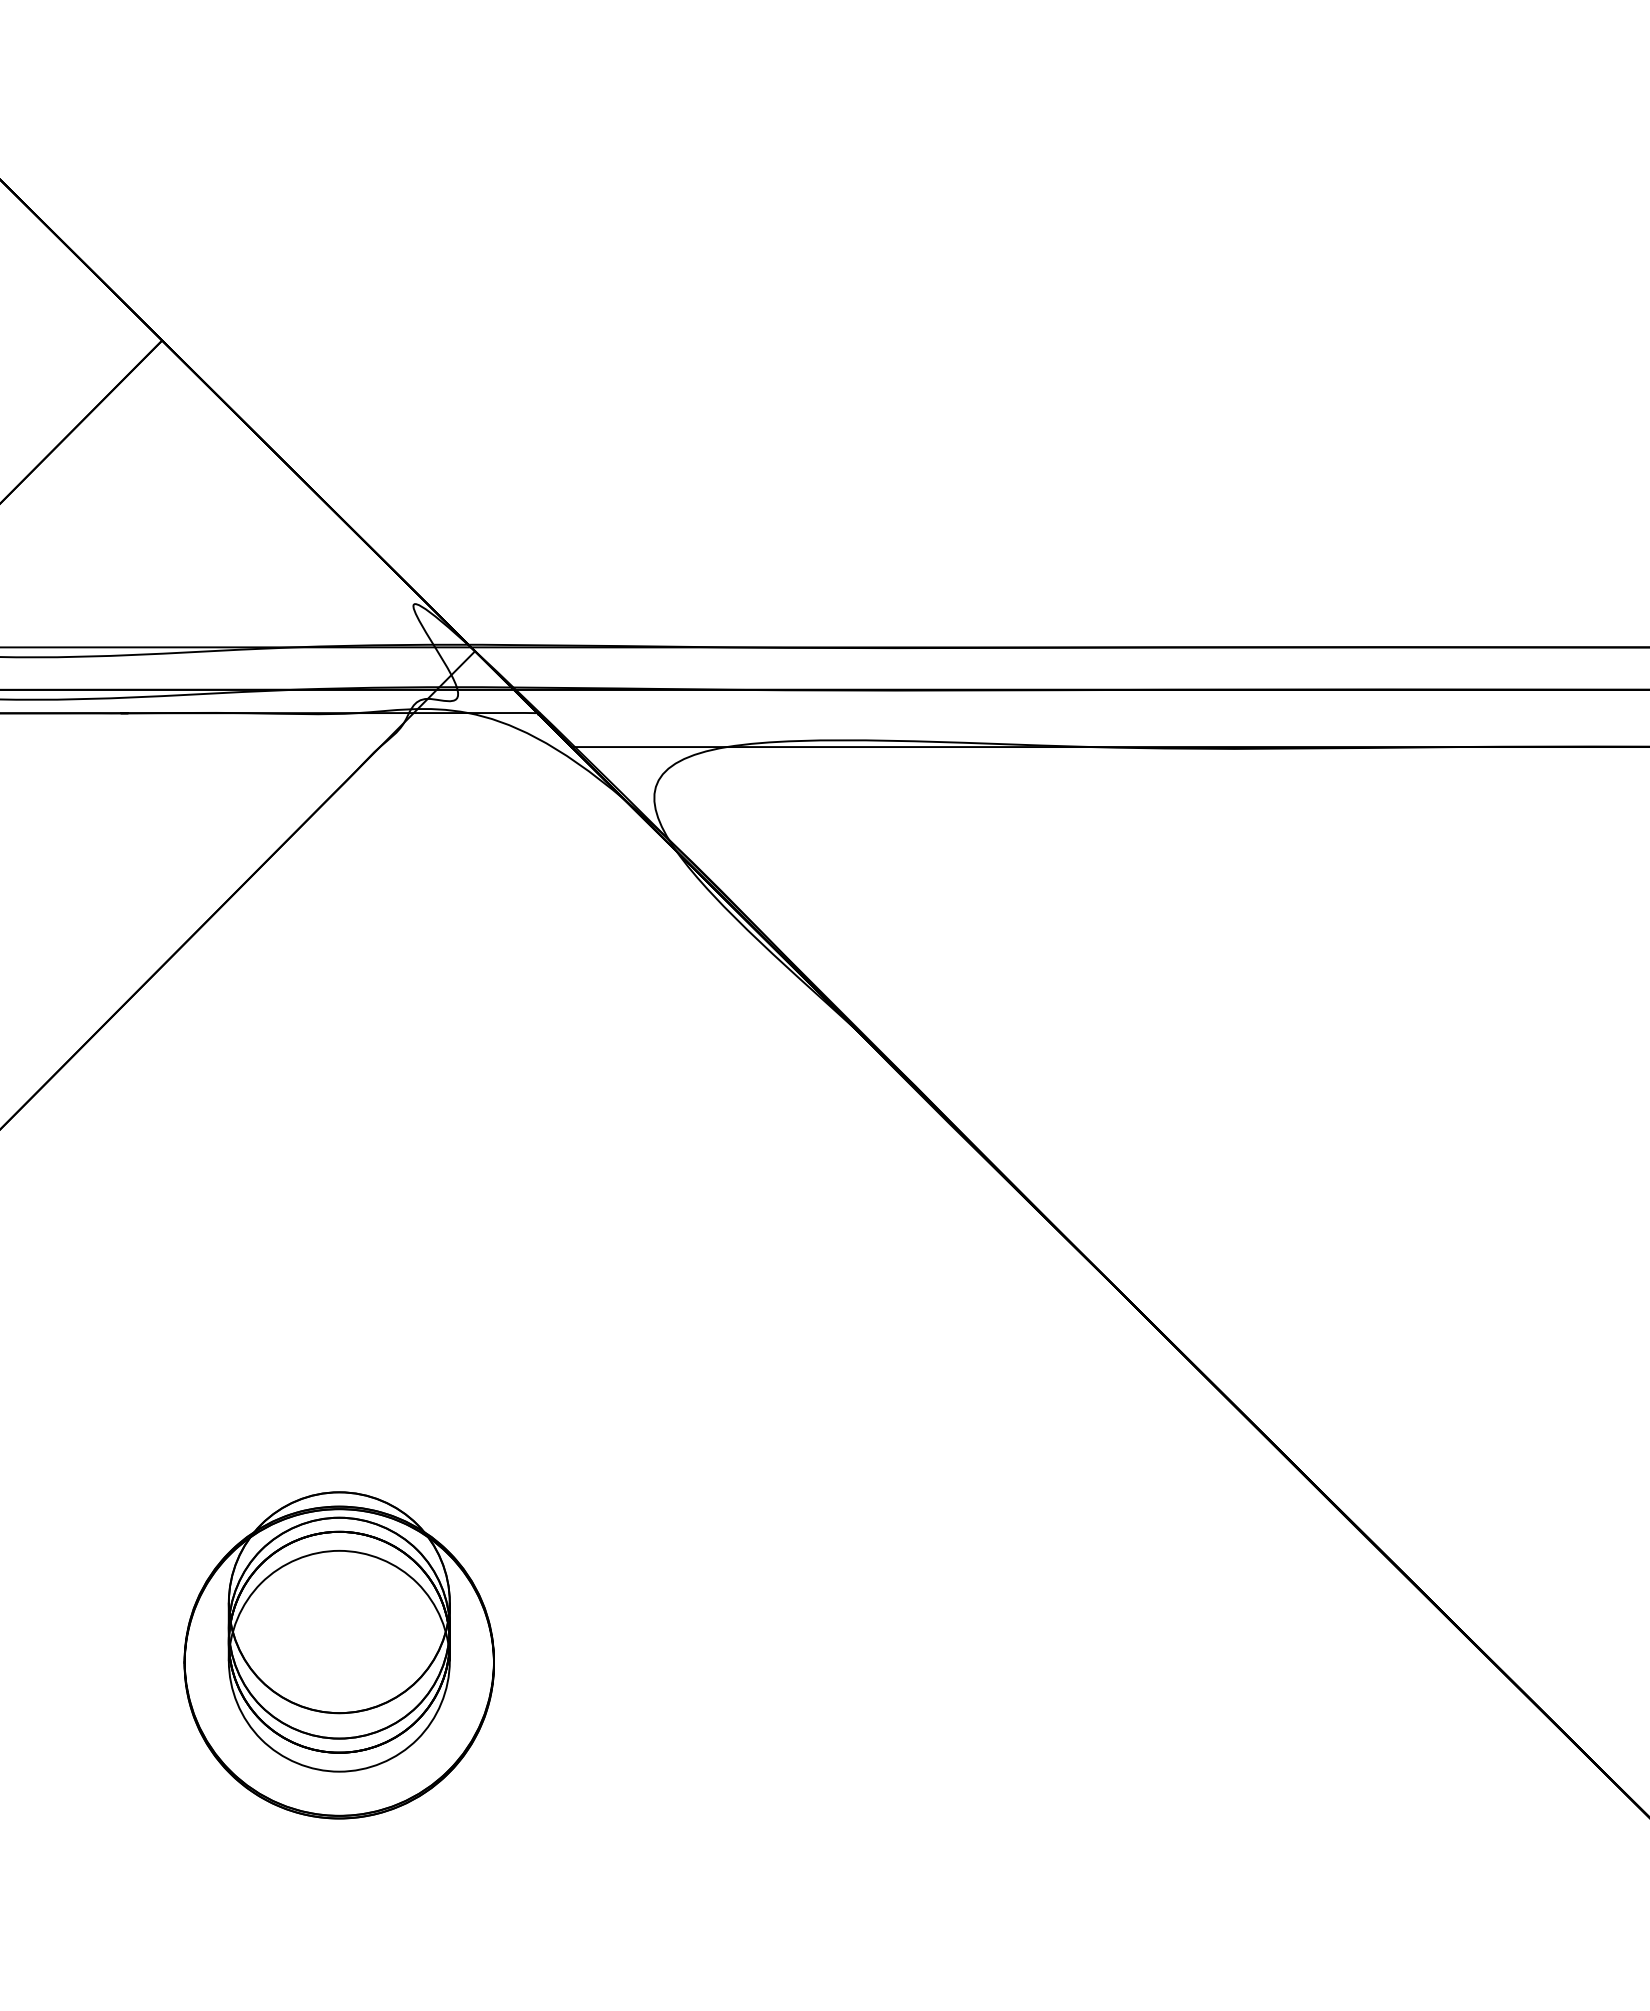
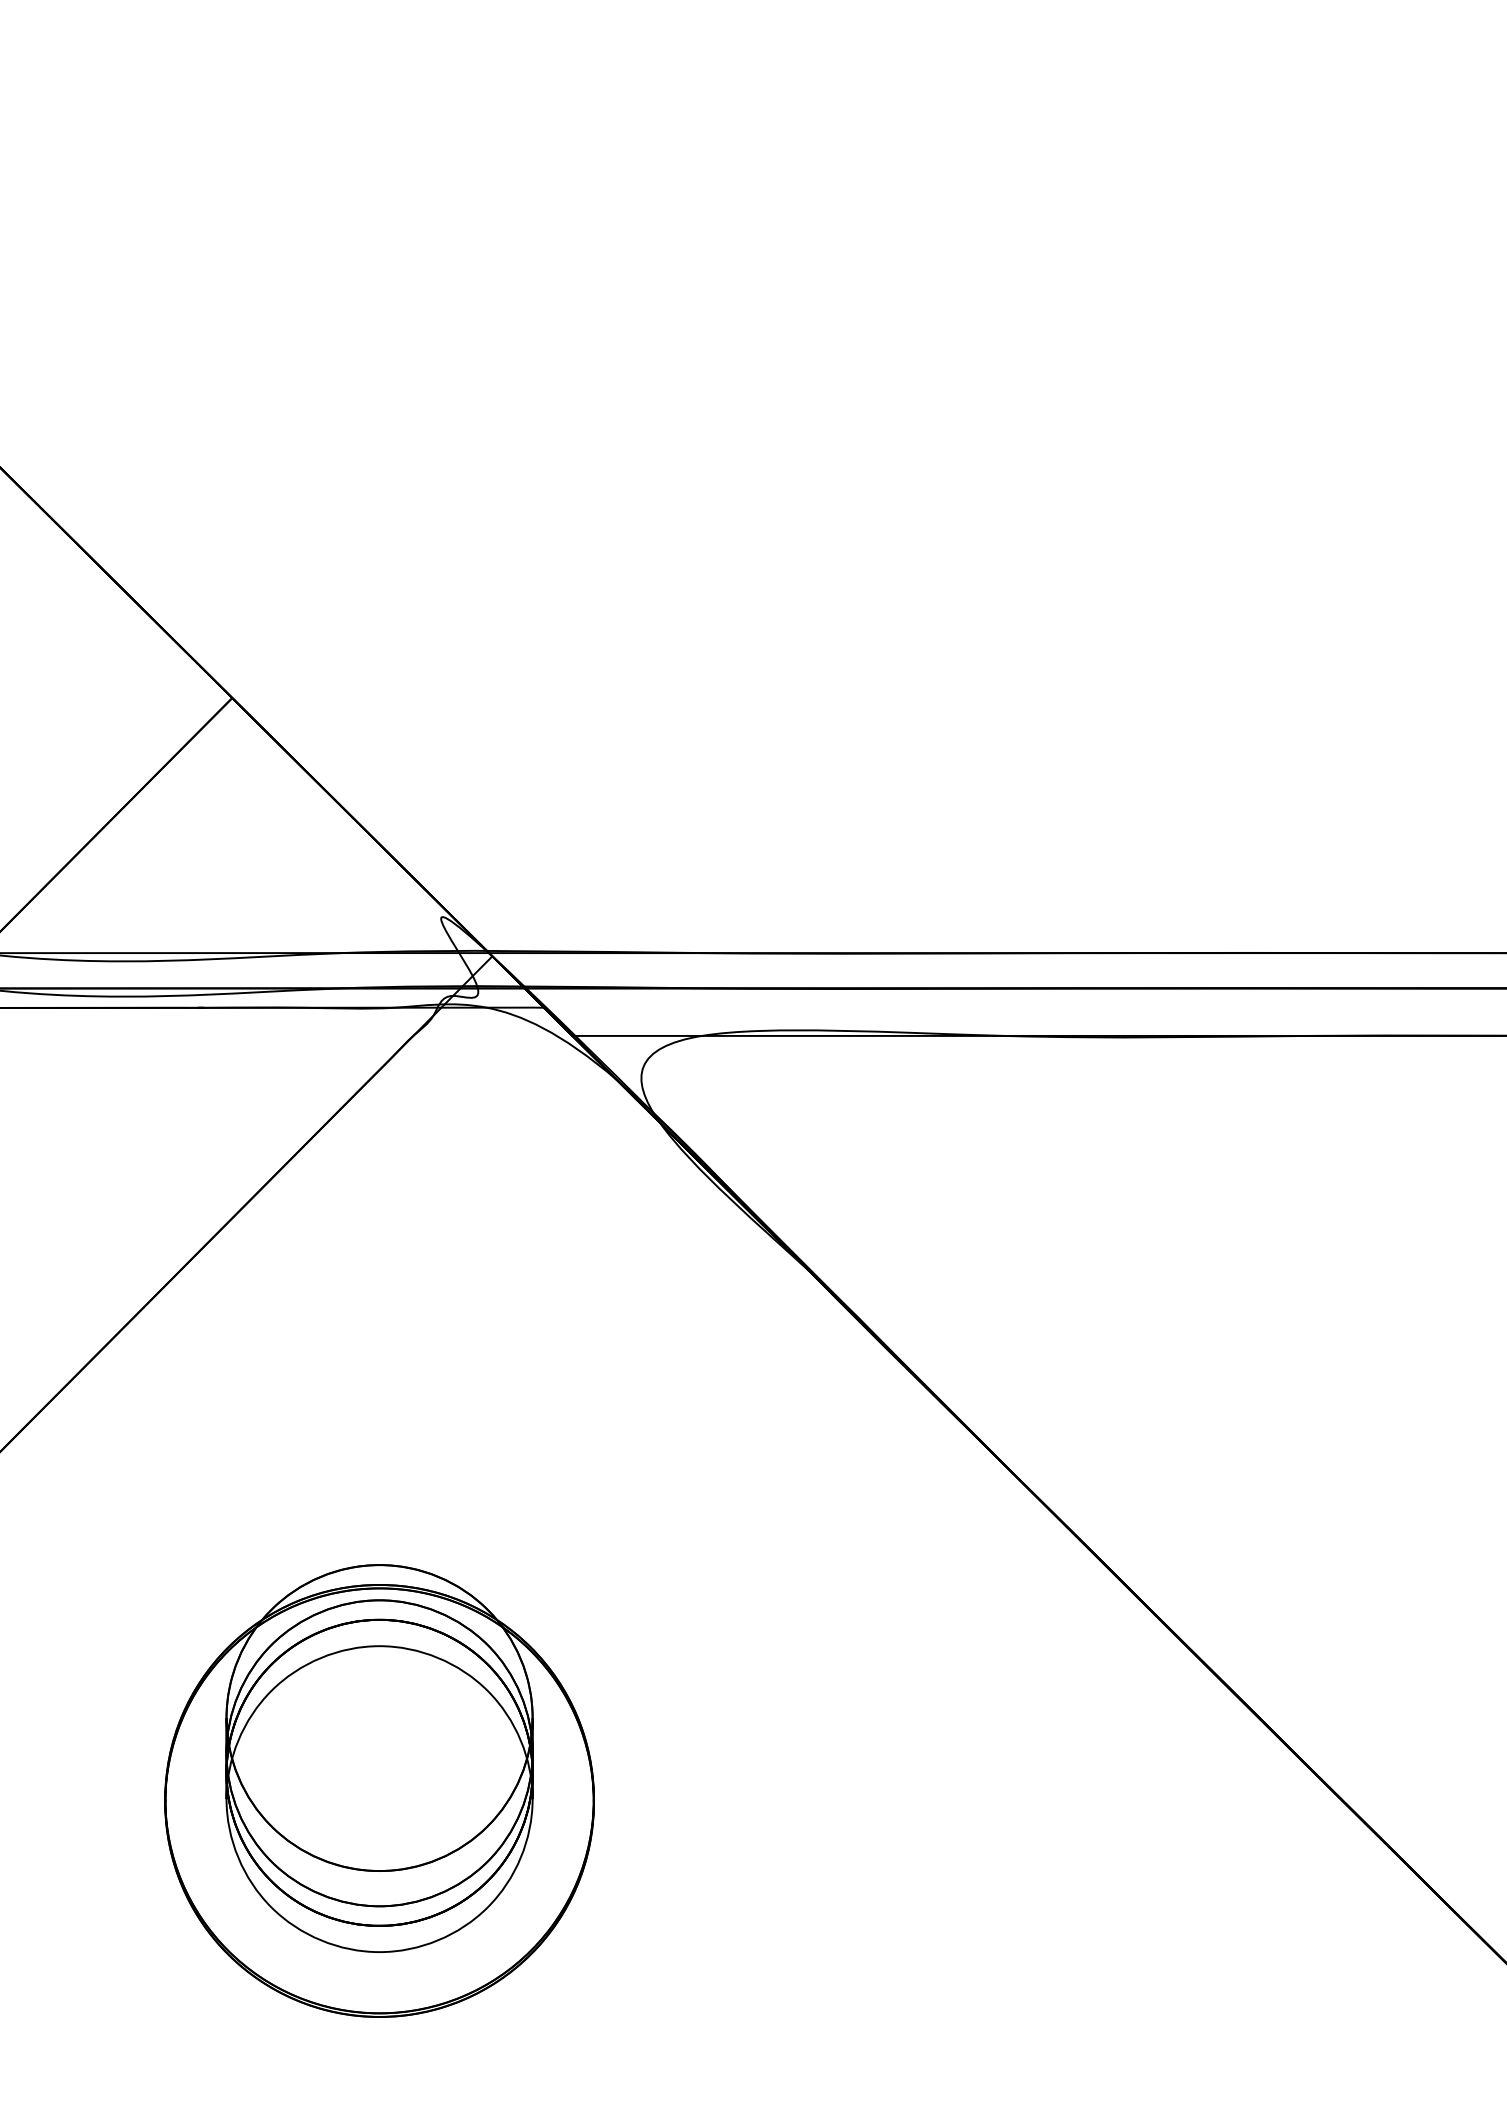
part: (339, 1654) -> (379, 1790), size x1.67

